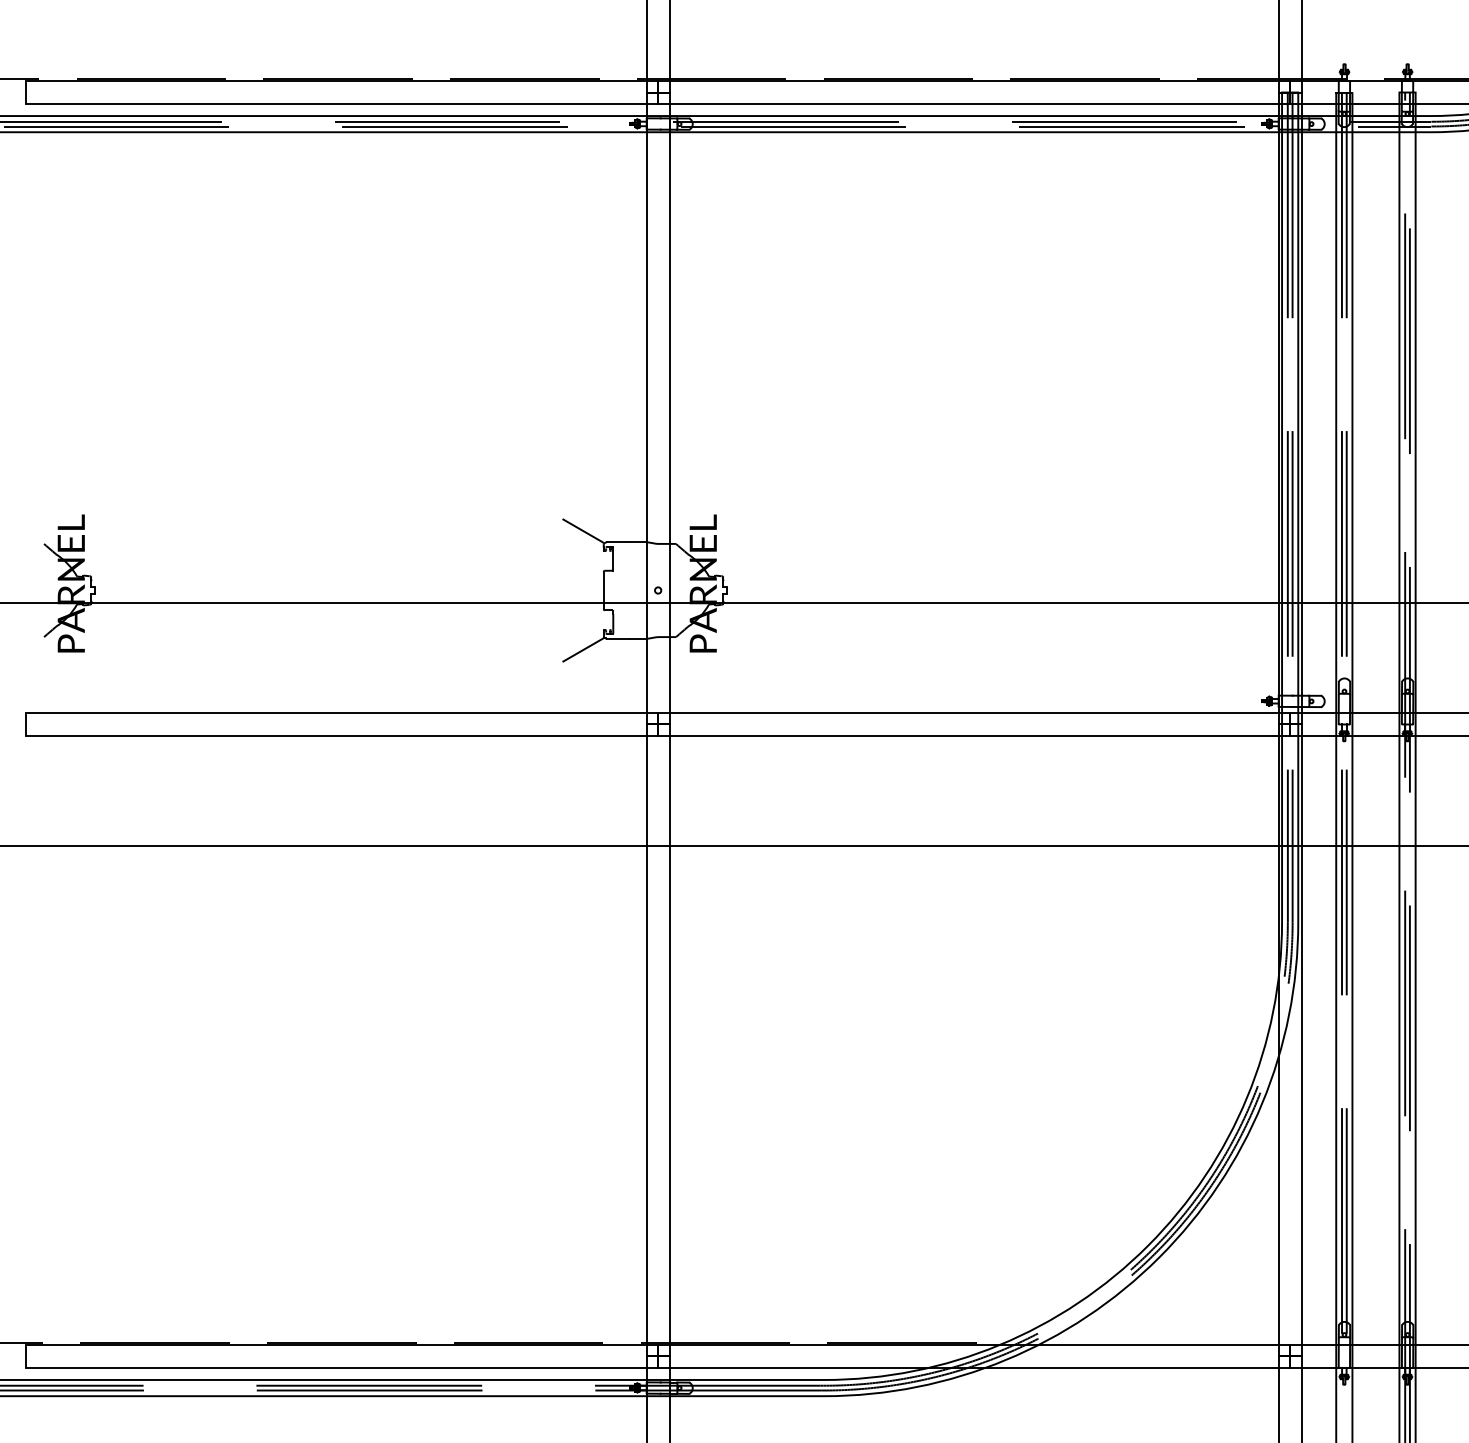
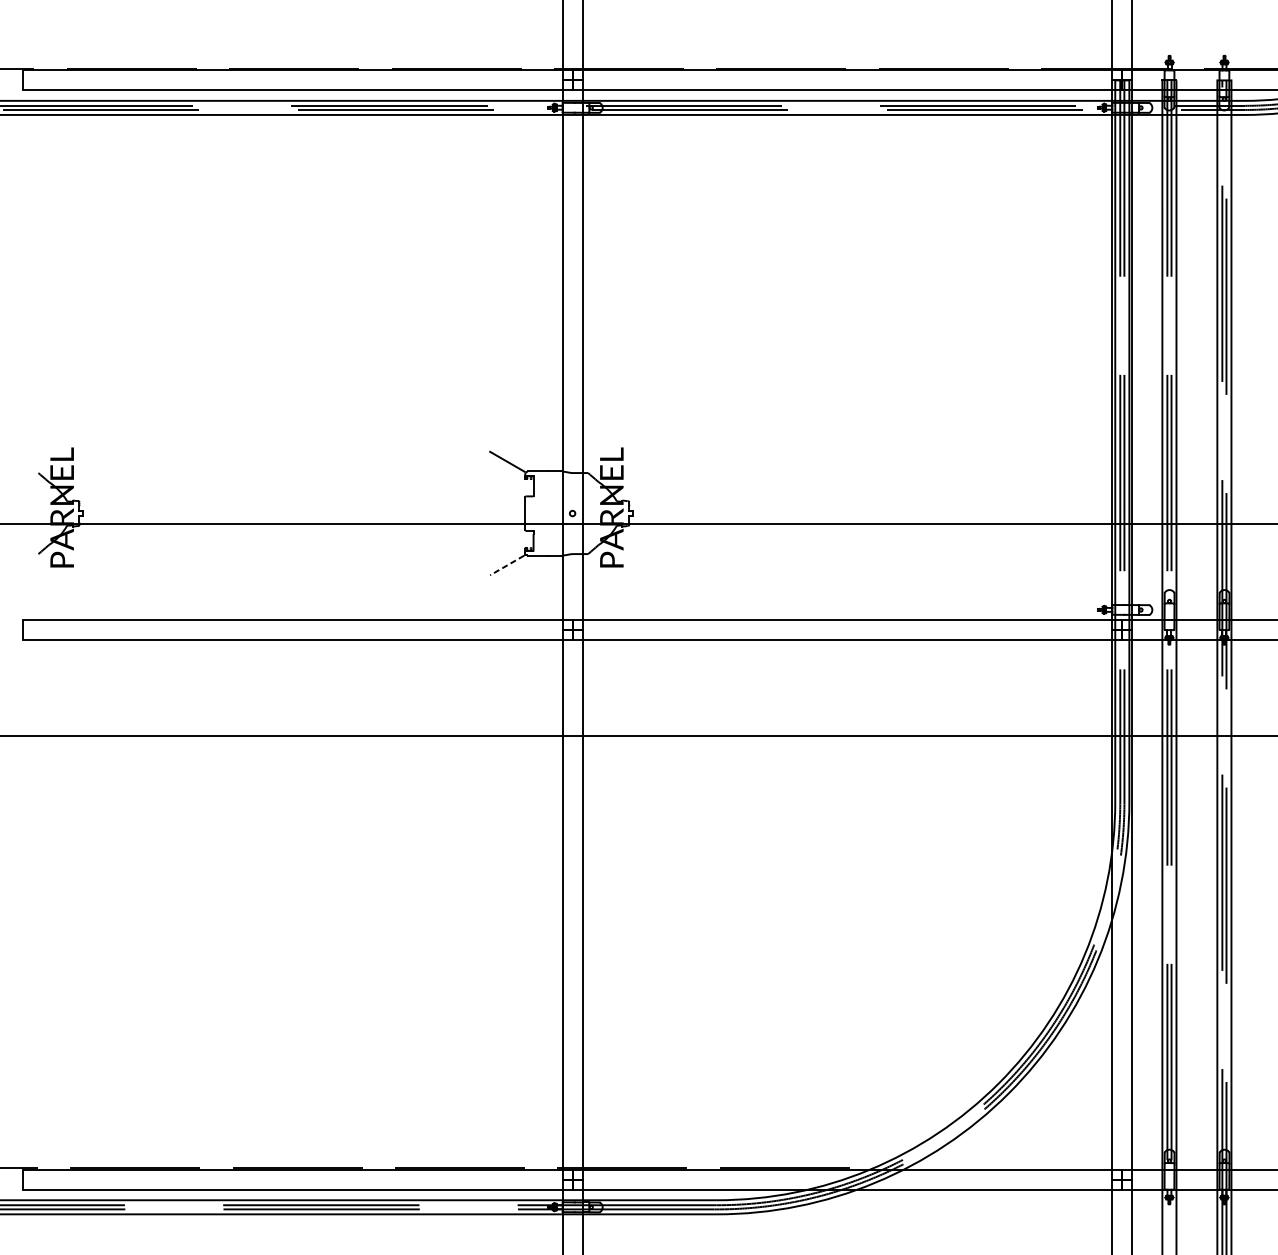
line: (582, 650) -> (506, 565), solid -> dashed

